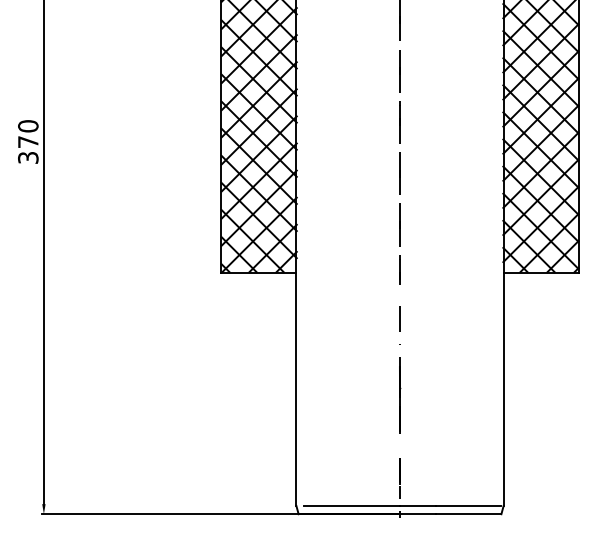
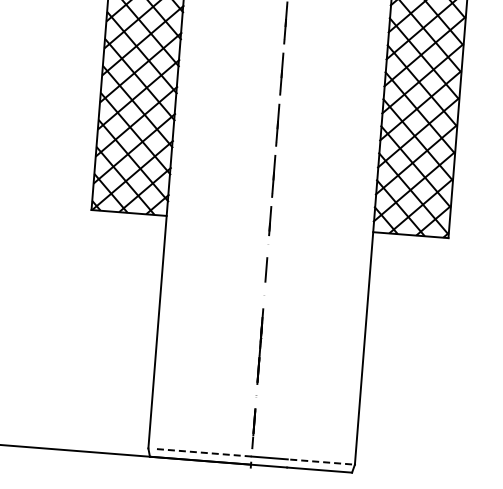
line: (352, 506) -> (204, 453), solid -> dashed
line: (468, 506) -> (319, 462), solid -> dashed

